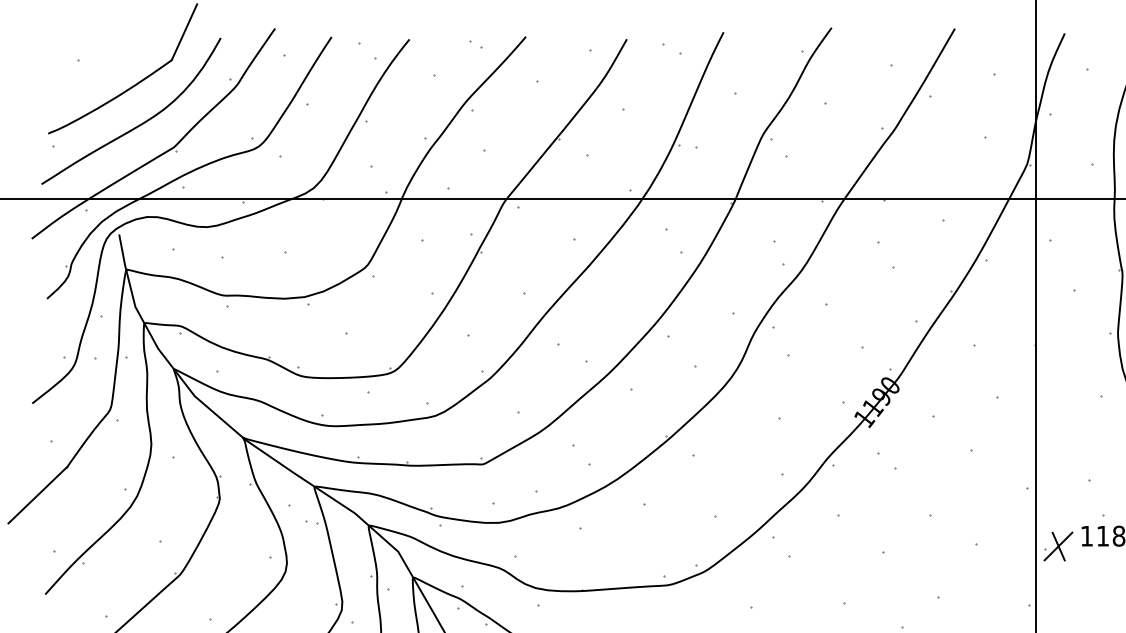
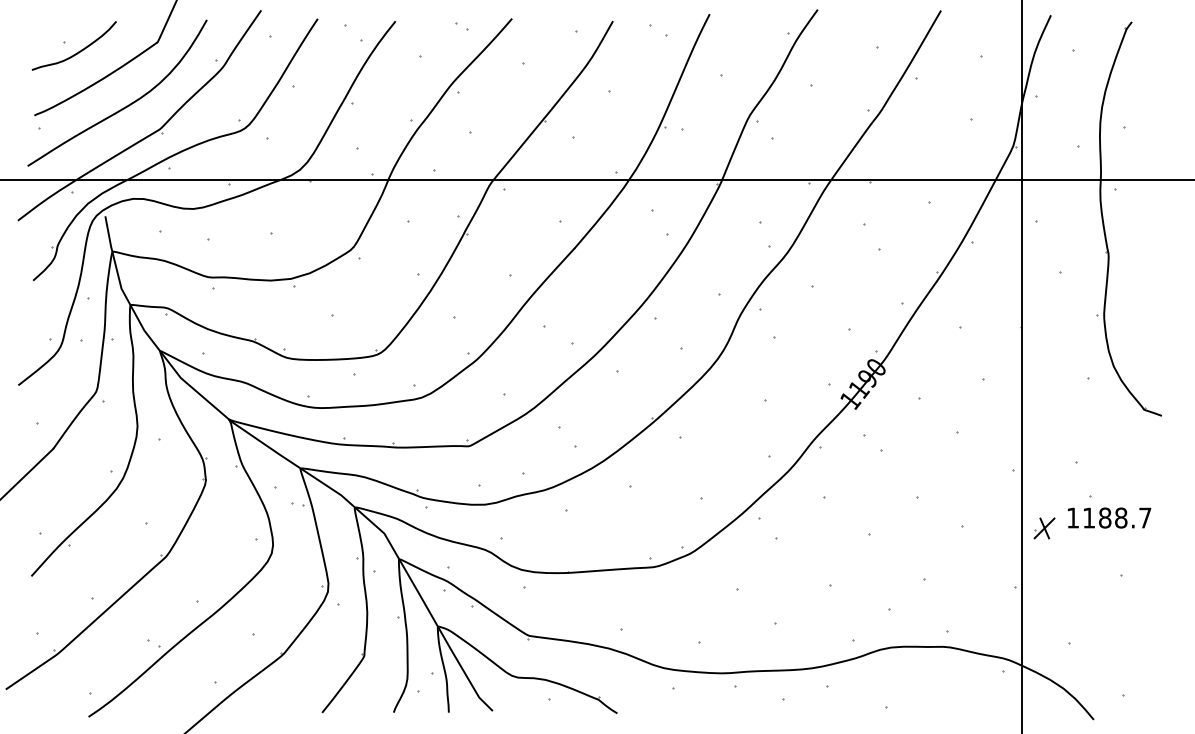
curve: (90, 70) -> (76, 52), added
part: (1058, 546) -> (1044, 528), size x0.71

